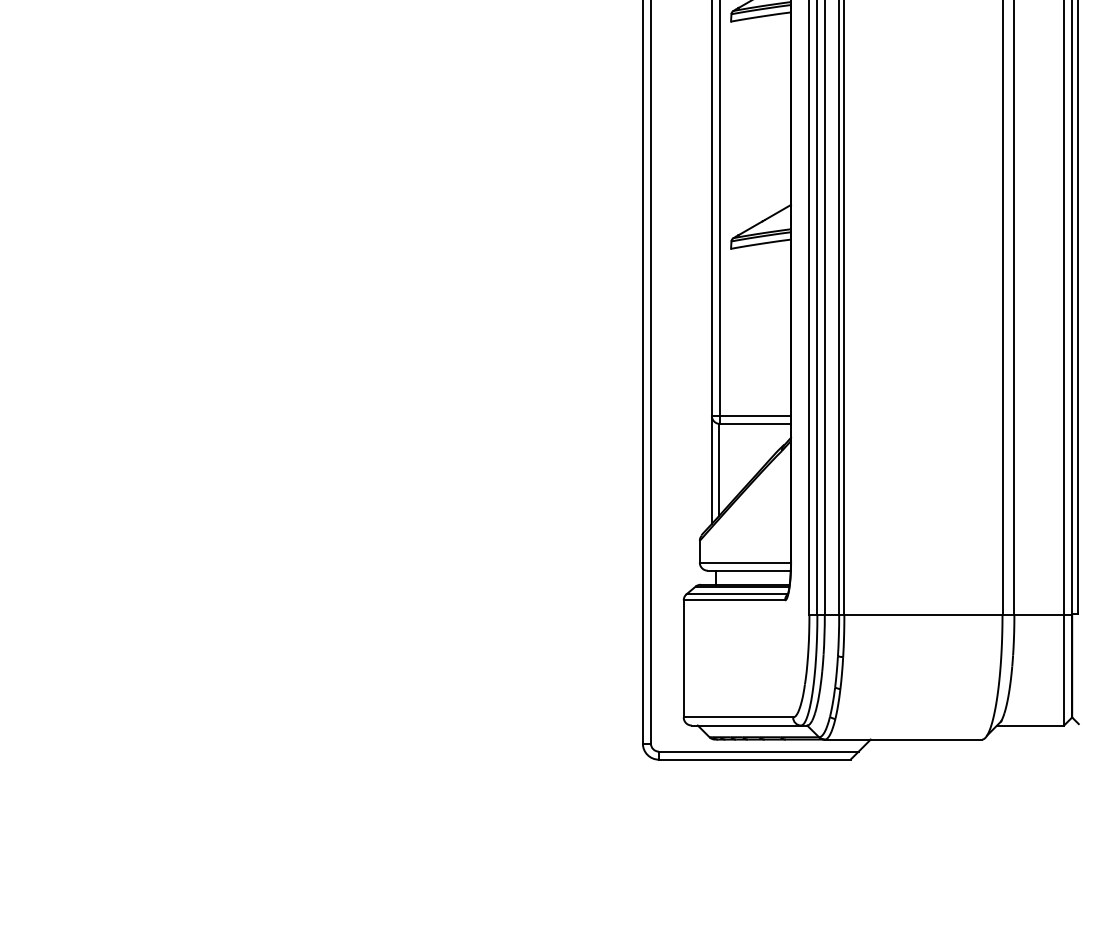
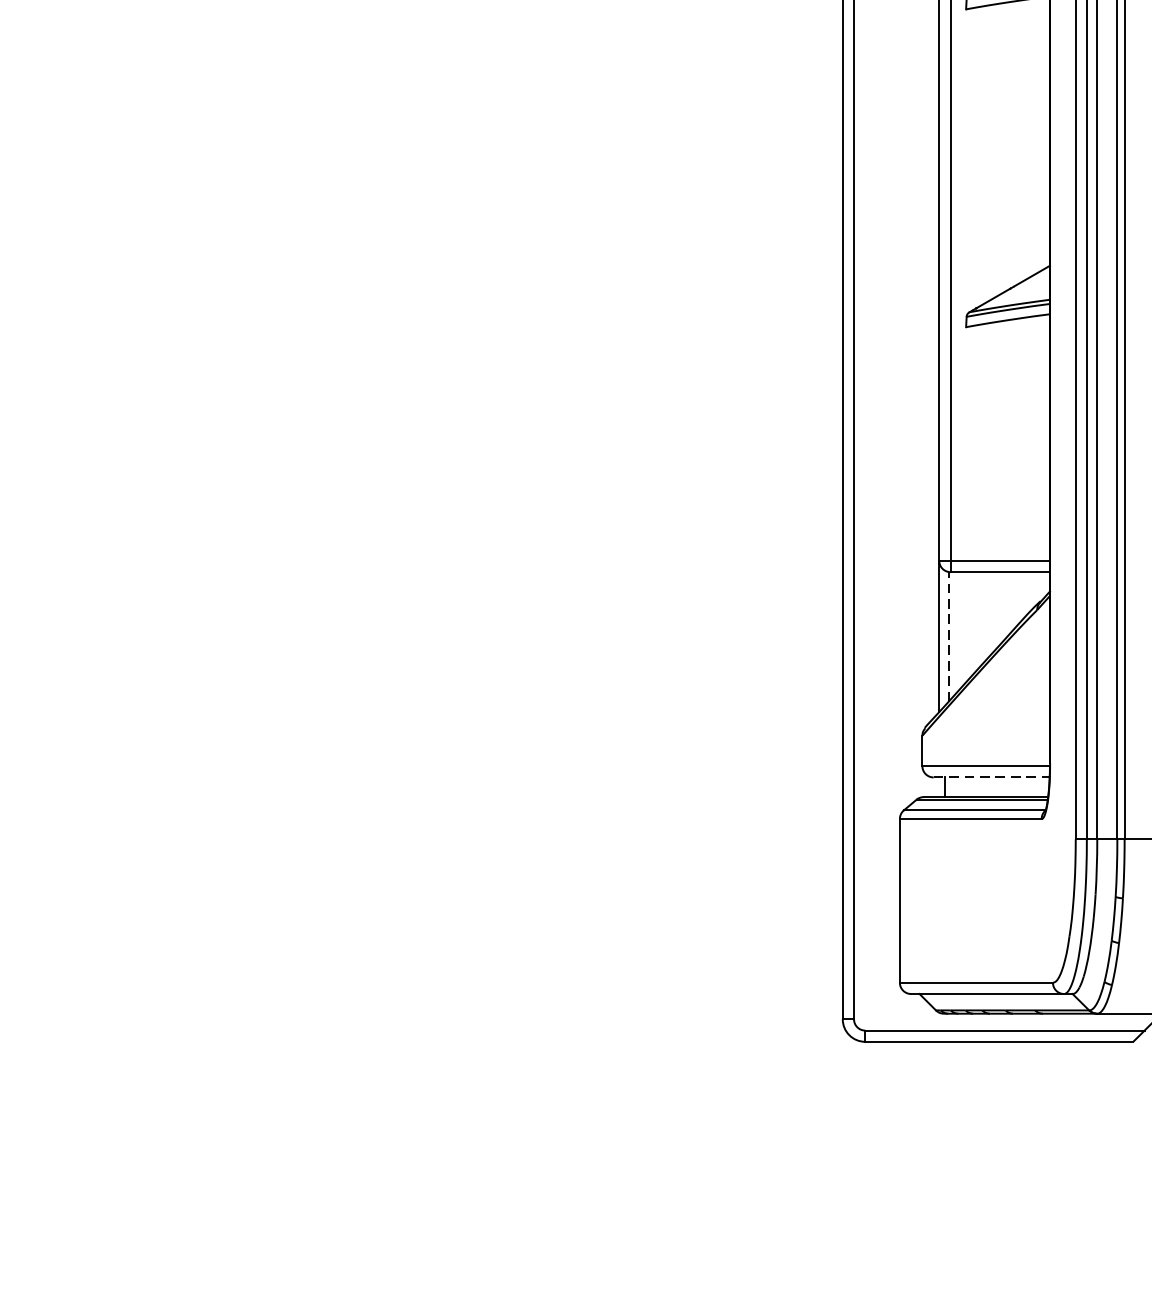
line: (718, 469) -> (948, 635), solid -> dashed
line: (749, 570) -> (991, 777), solid -> dashed

